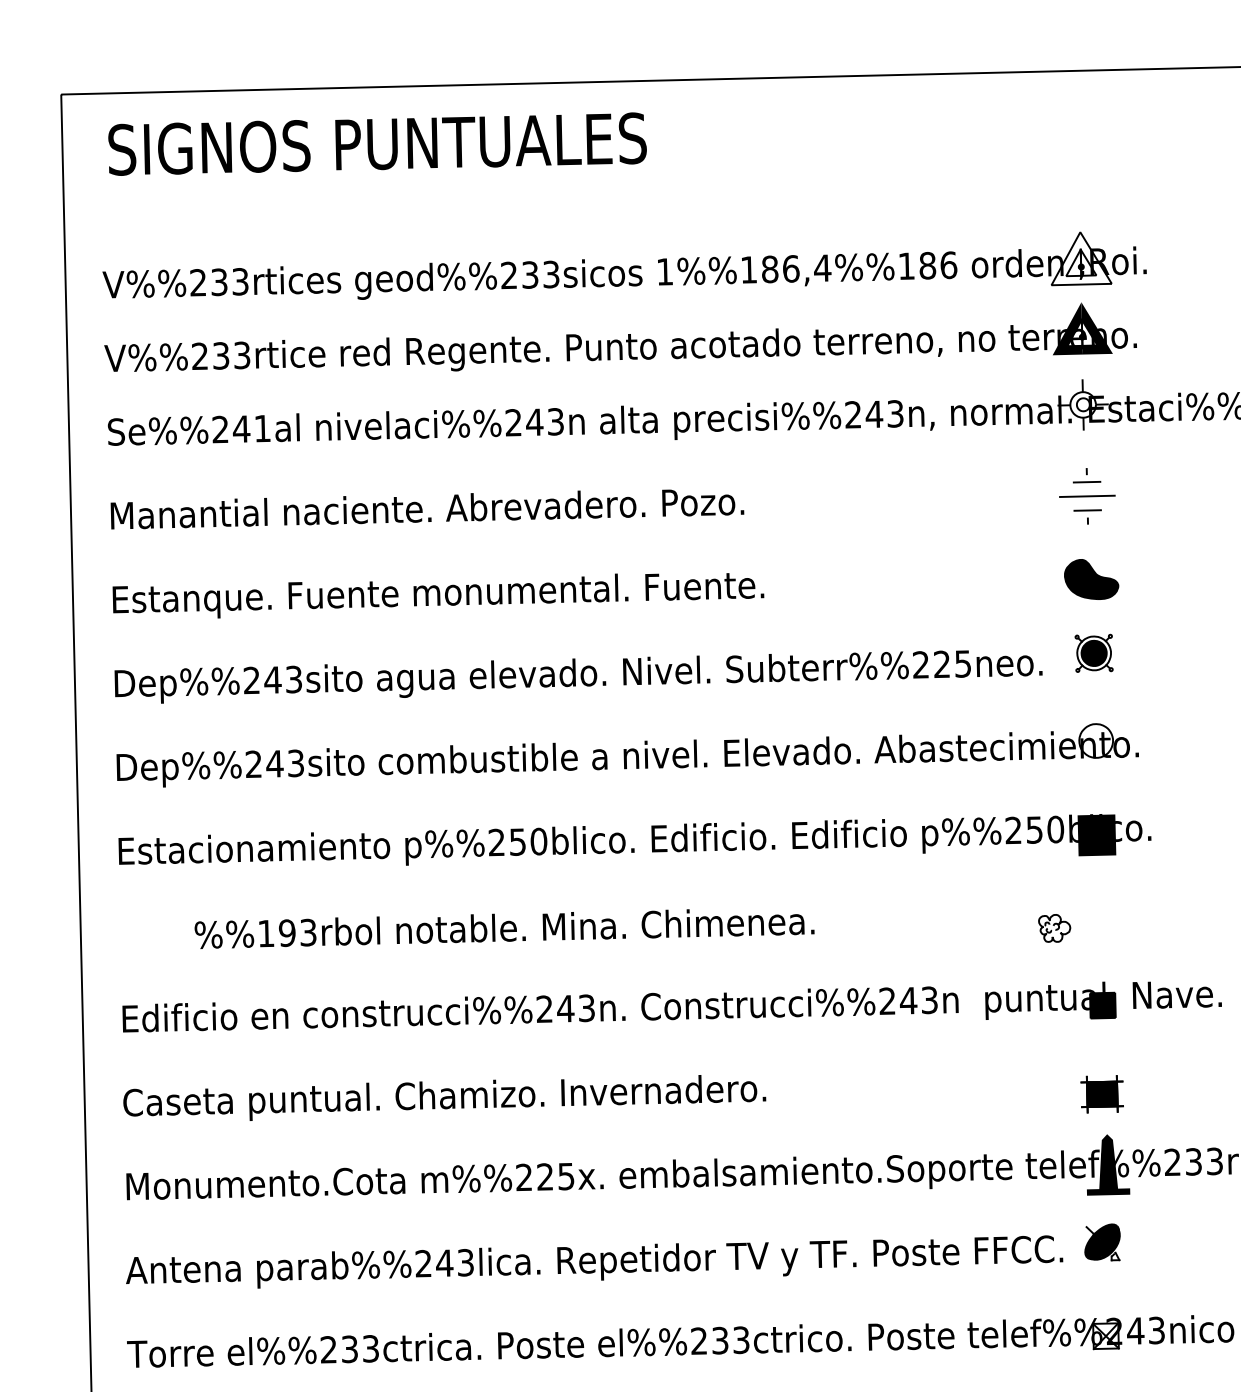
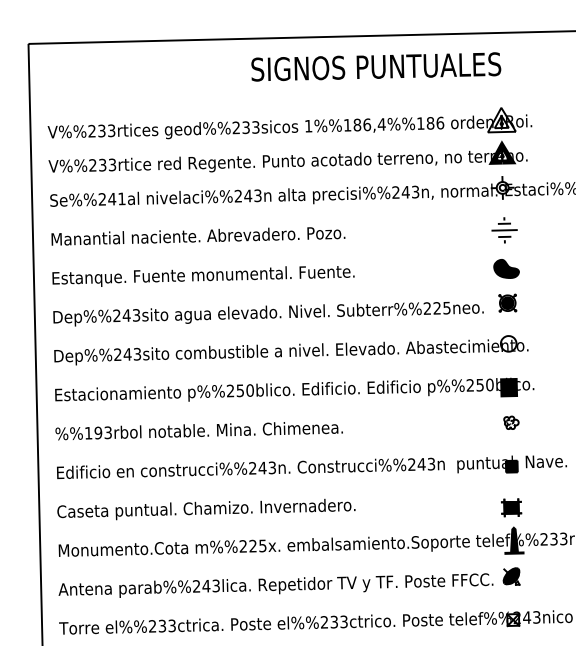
text: (378, 143) -> (376, 66), moved
part: (1054, 927) -> (511, 422), moved
text: (503, 929) -> (198, 431), moved

